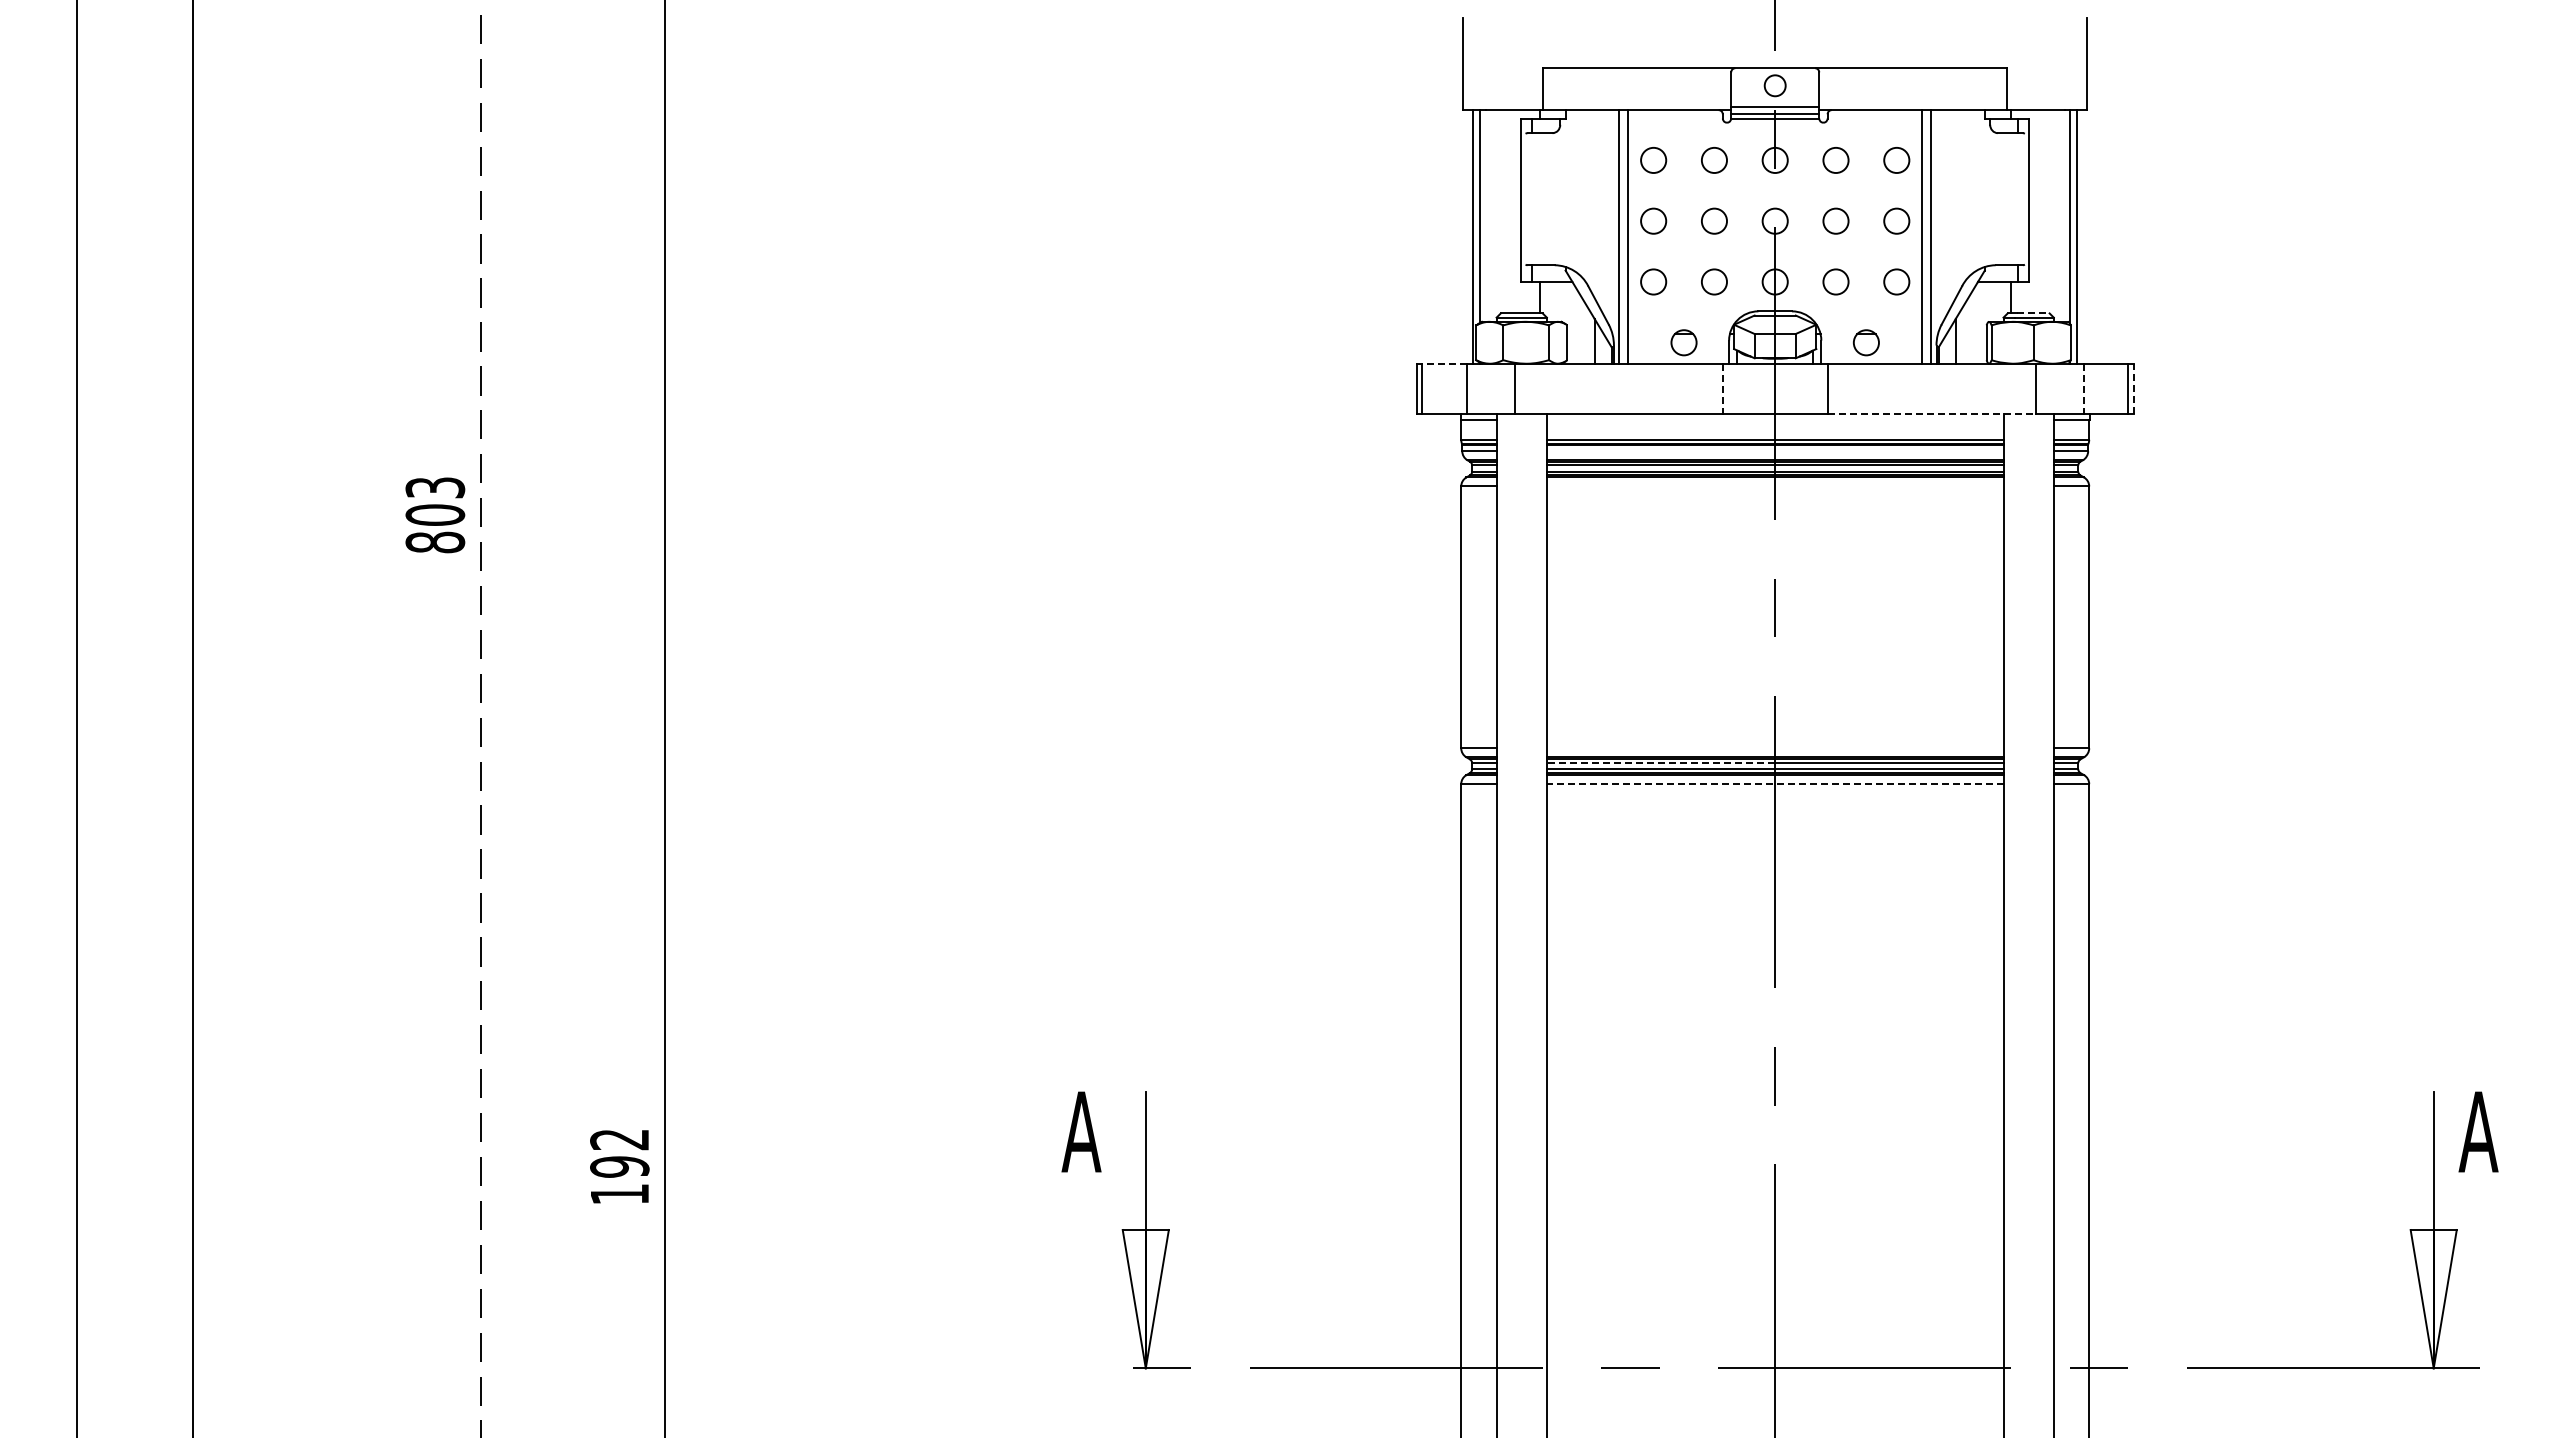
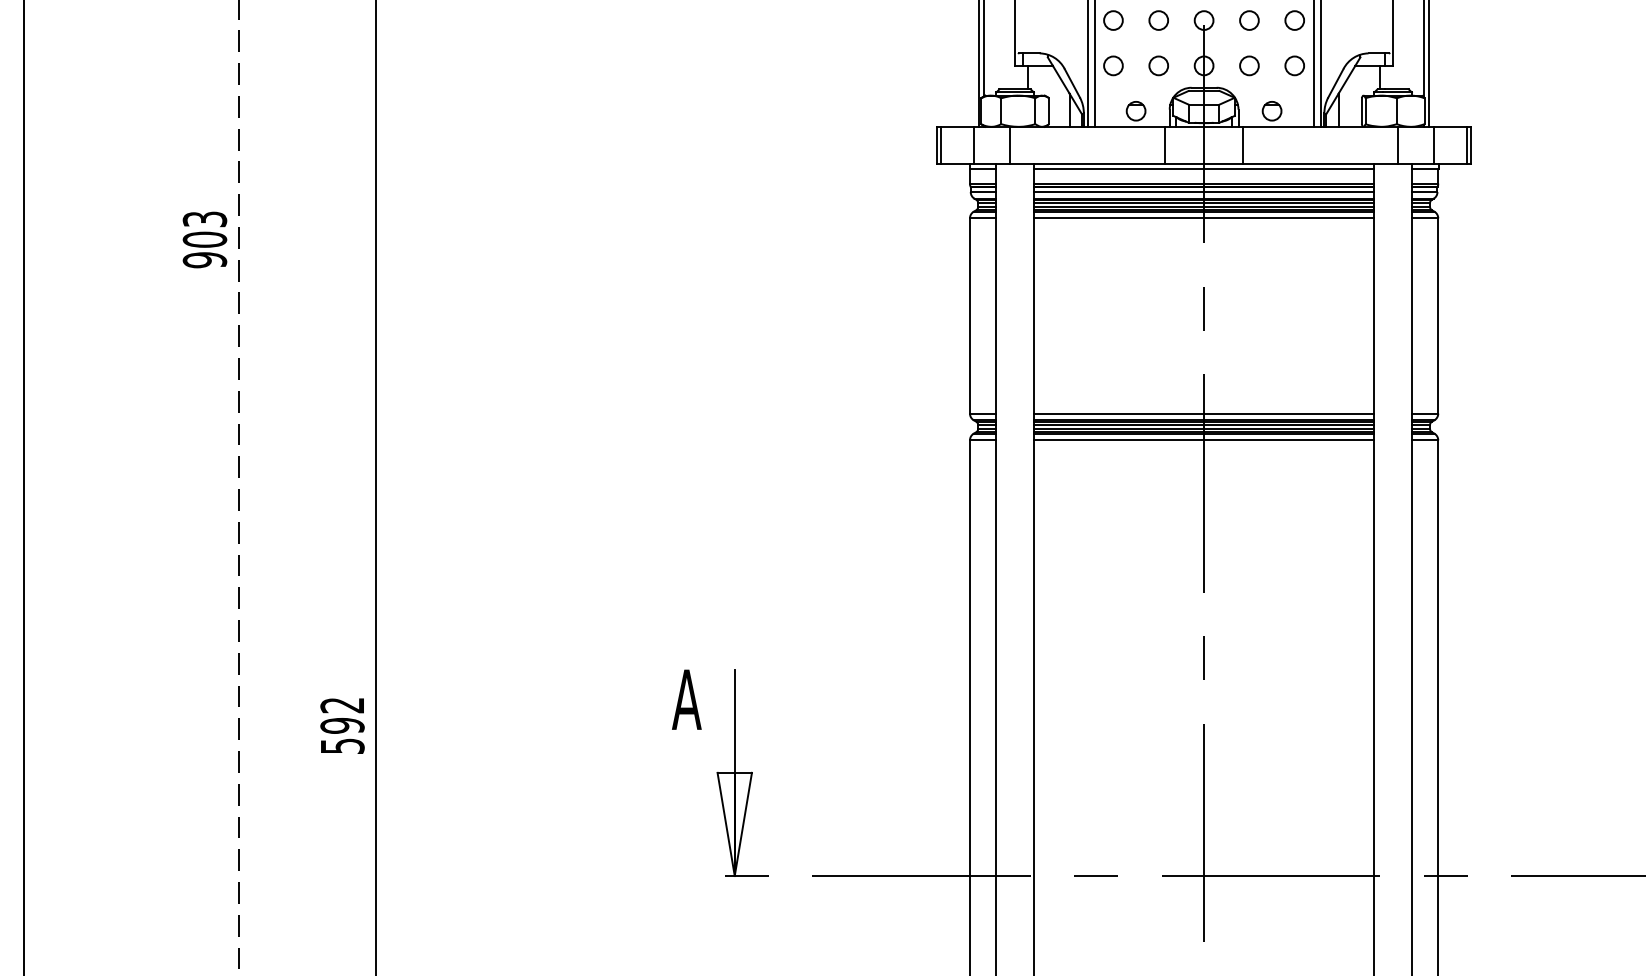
line: (2033, 313) -> (1396, 89), dashed -> solid
line: (1443, 363) -> (956, 126), dashed -> solid
line: (2133, 388) -> (1471, 145), dashed -> solid
line: (1722, 389) -> (1164, 146), dashed -> solid
line: (2083, 389) -> (1434, 146), dashed -> solid
line: (1931, 414) -> (1320, 164), dashed -> solid
line: (1774, 420) -> (1203, 169), added
line: (1774, 451) -> (1203, 192), added
line: (1774, 486) -> (1203, 218), added
text: (435, 542) -> (205, 260), 803 -> 903
line: (1774, 748) -> (1203, 413), added
line: (1660, 763) -> (1118, 424), dashed -> solid
line: (1774, 784) -> (1203, 440), dashed -> solid
text: (620, 1194) -> (343, 746), 192 -> 592

